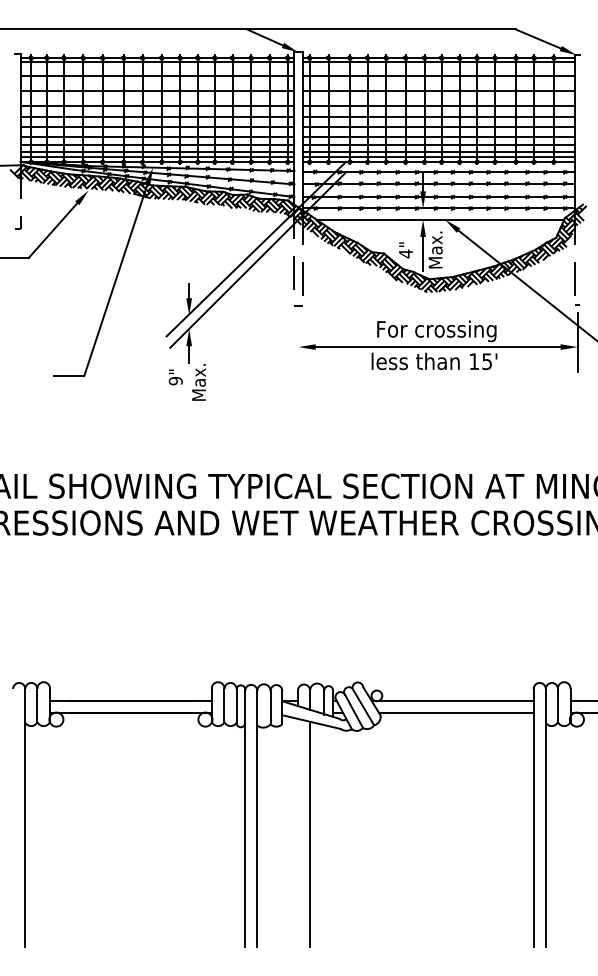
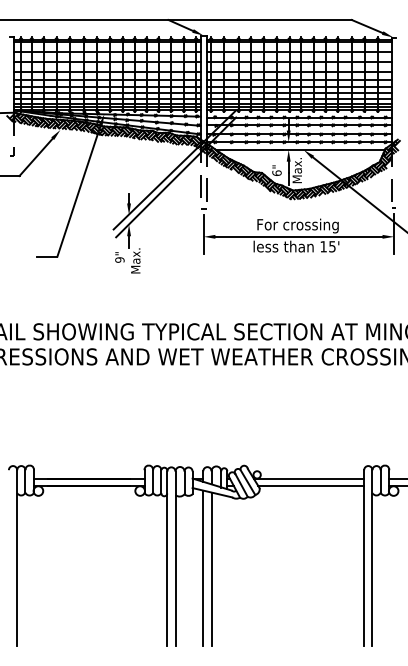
text: (405, 254) -> (276, 173), 4" -> 6"
line: (298, 342) -> (203, 233), added
line: (298, 833) -> (203, 568), added

